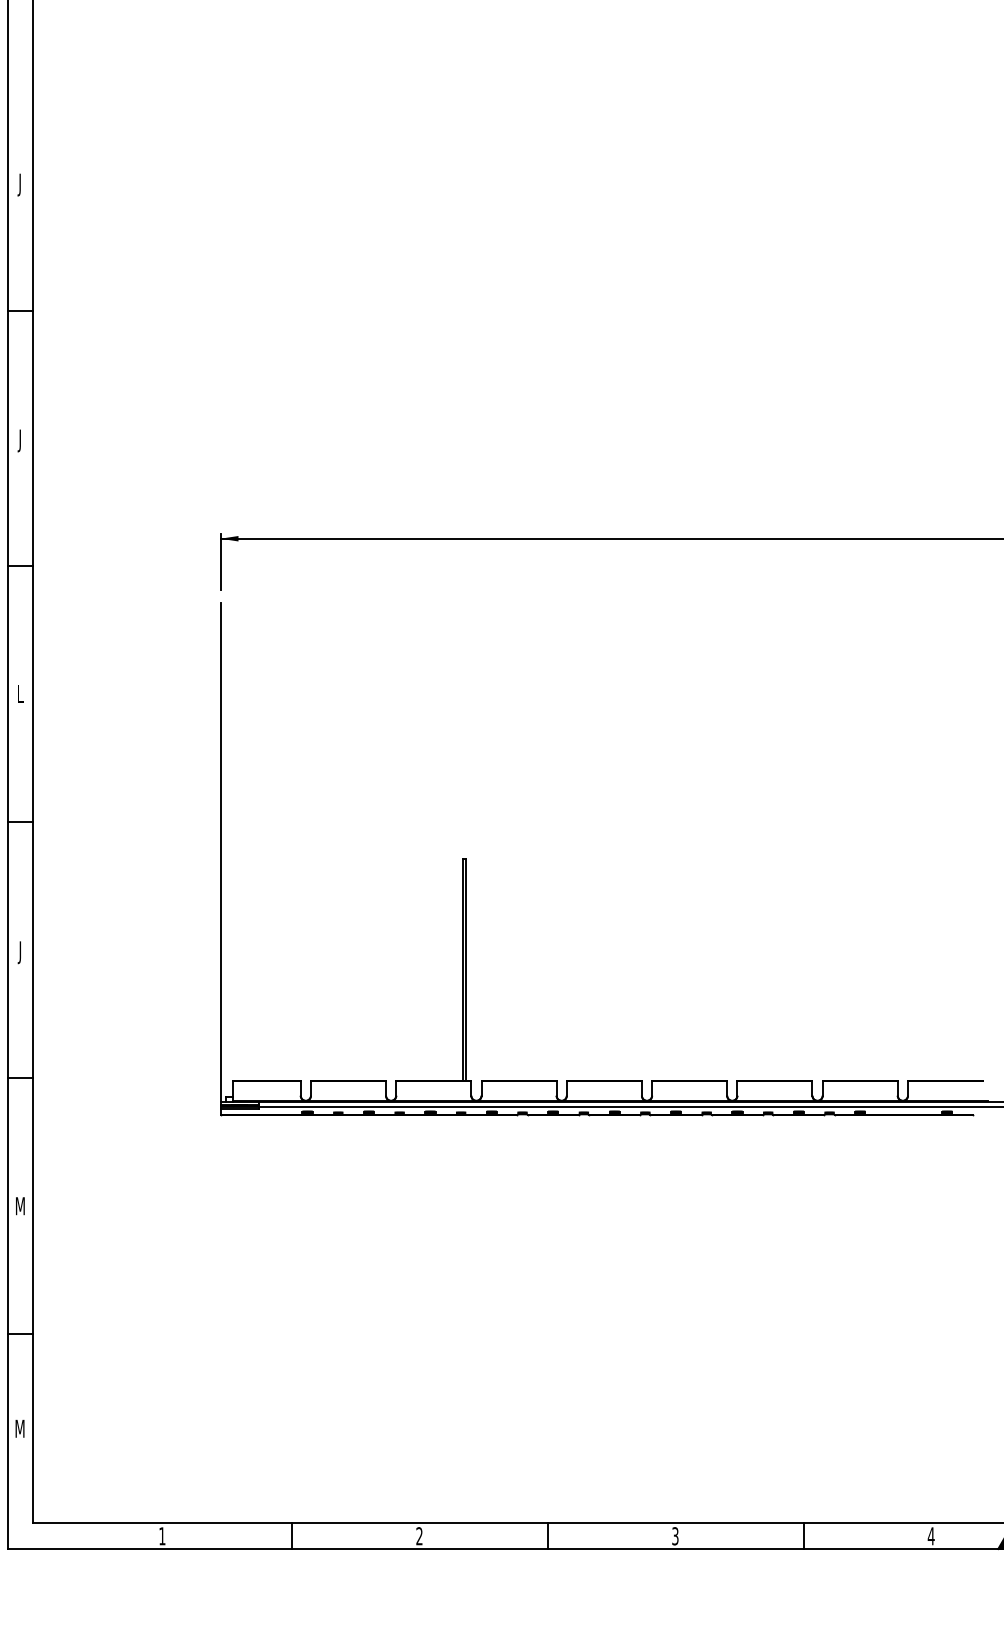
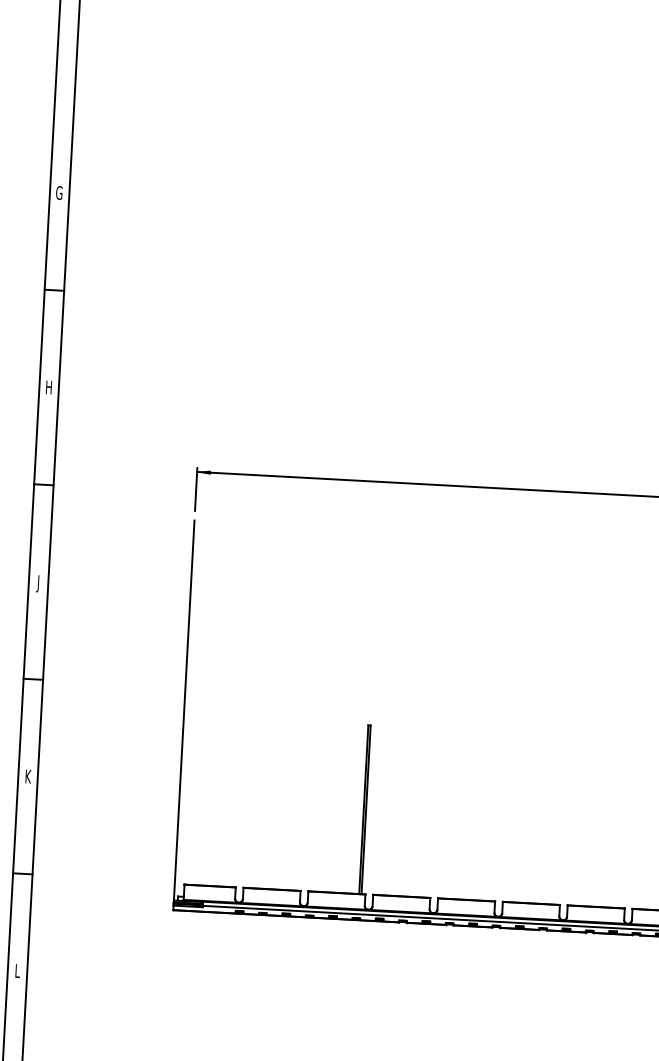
text: (19, 184) -> (58, 194), J -> G
text: (20, 440) -> (49, 389), J -> H
text: (20, 696) -> (38, 583), L -> J
text: (20, 952) -> (28, 778), J -> K
text: (20, 1206) -> (17, 971), M -> L

